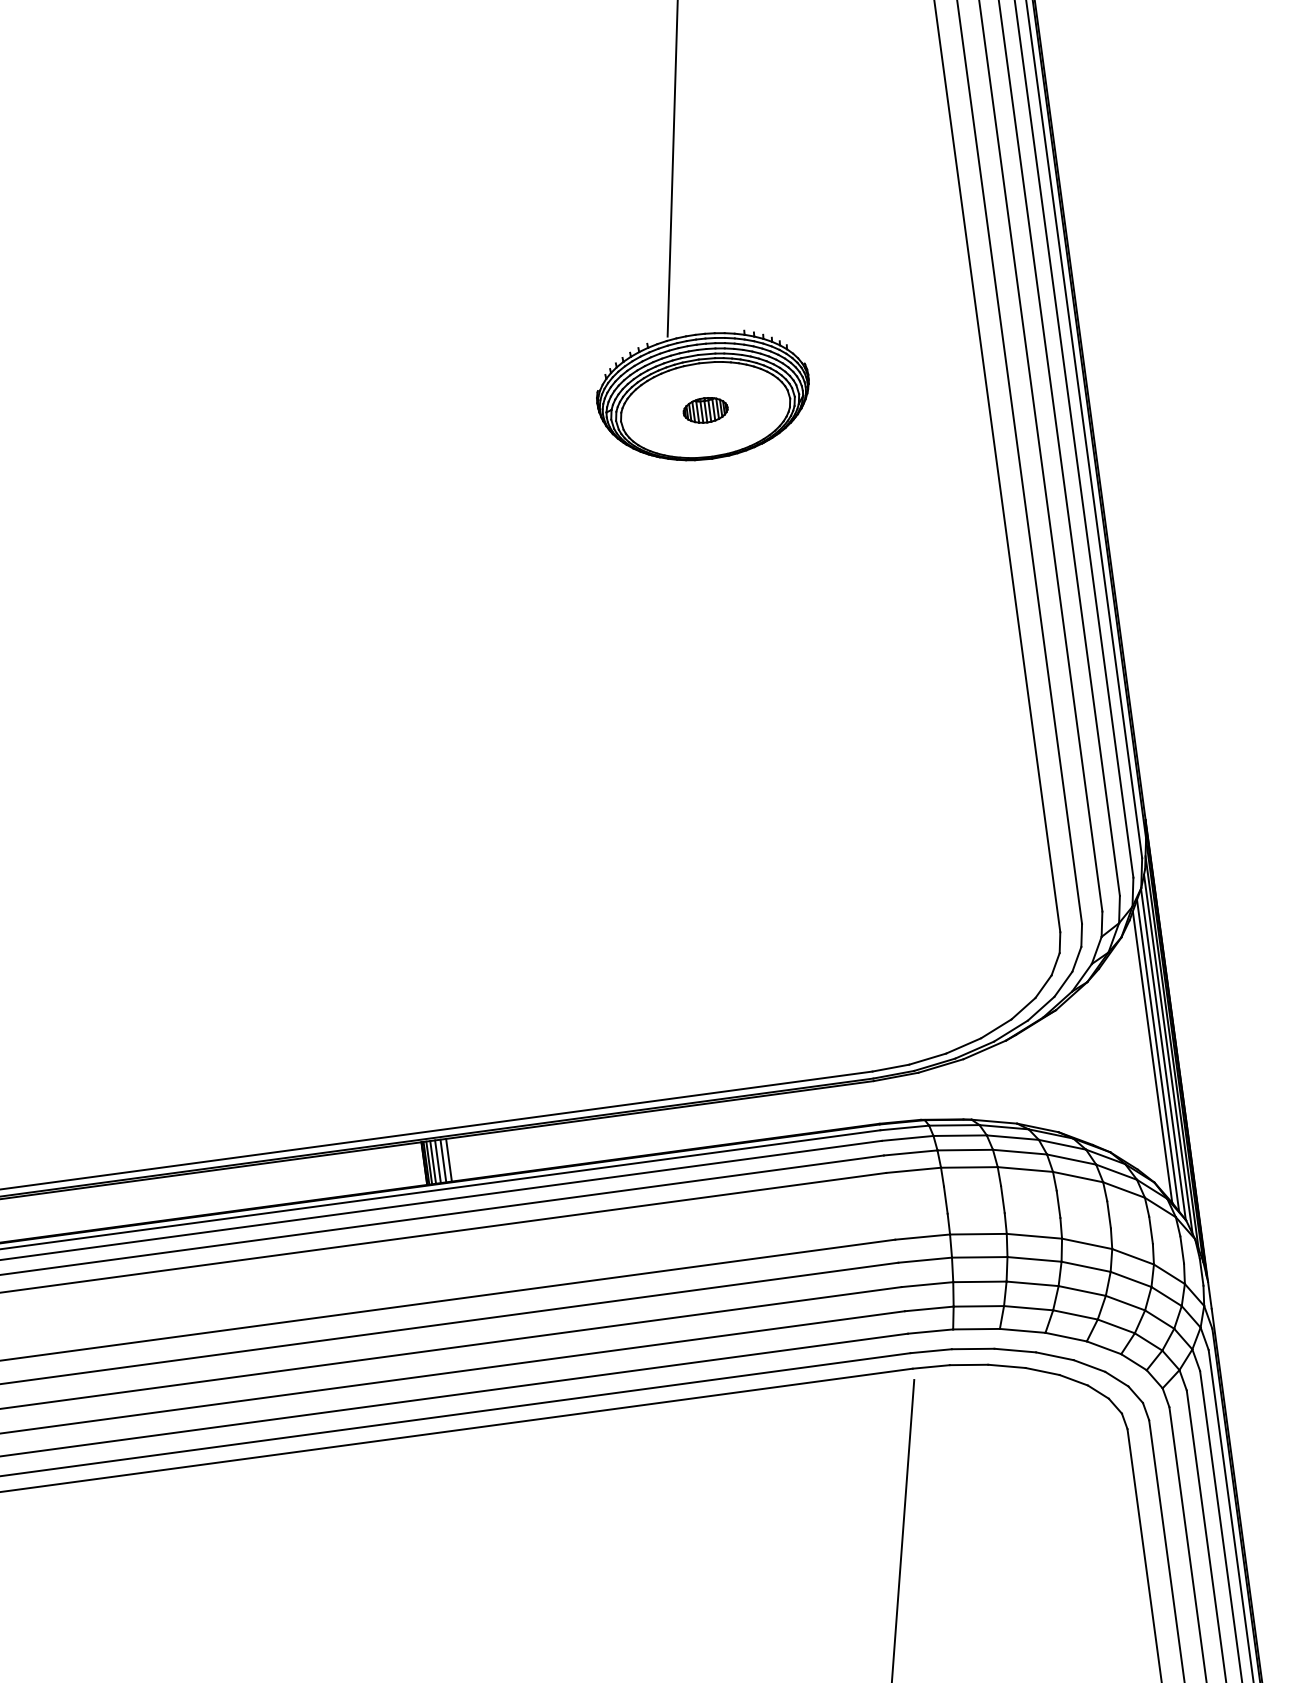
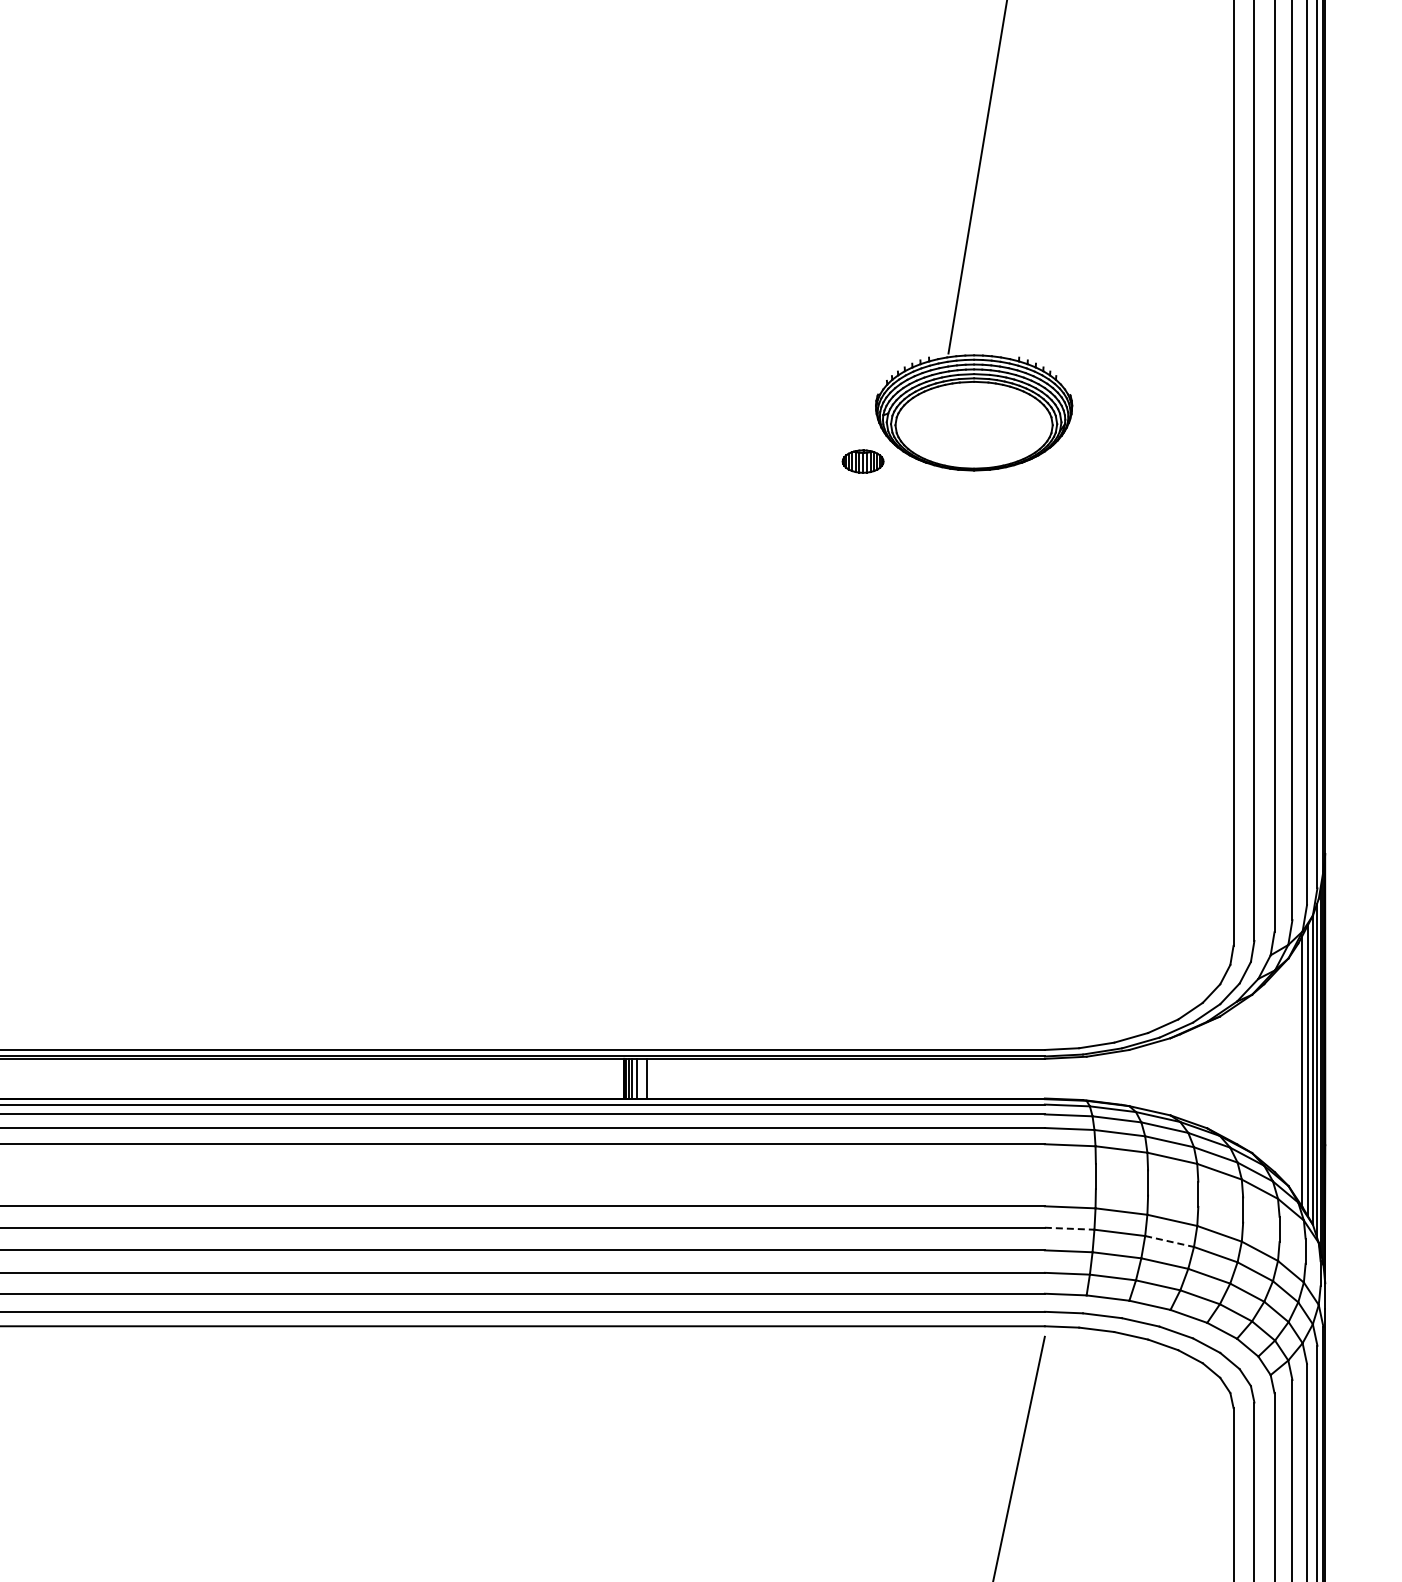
part: (704, 410) -> (862, 461), moved
line: (442, 1160) -> (641, 1078), removed
line: (924, 1259) -> (1069, 1228), solid -> dashed
line: (1035, 1259) -> (1170, 1241), solid -> dashed

